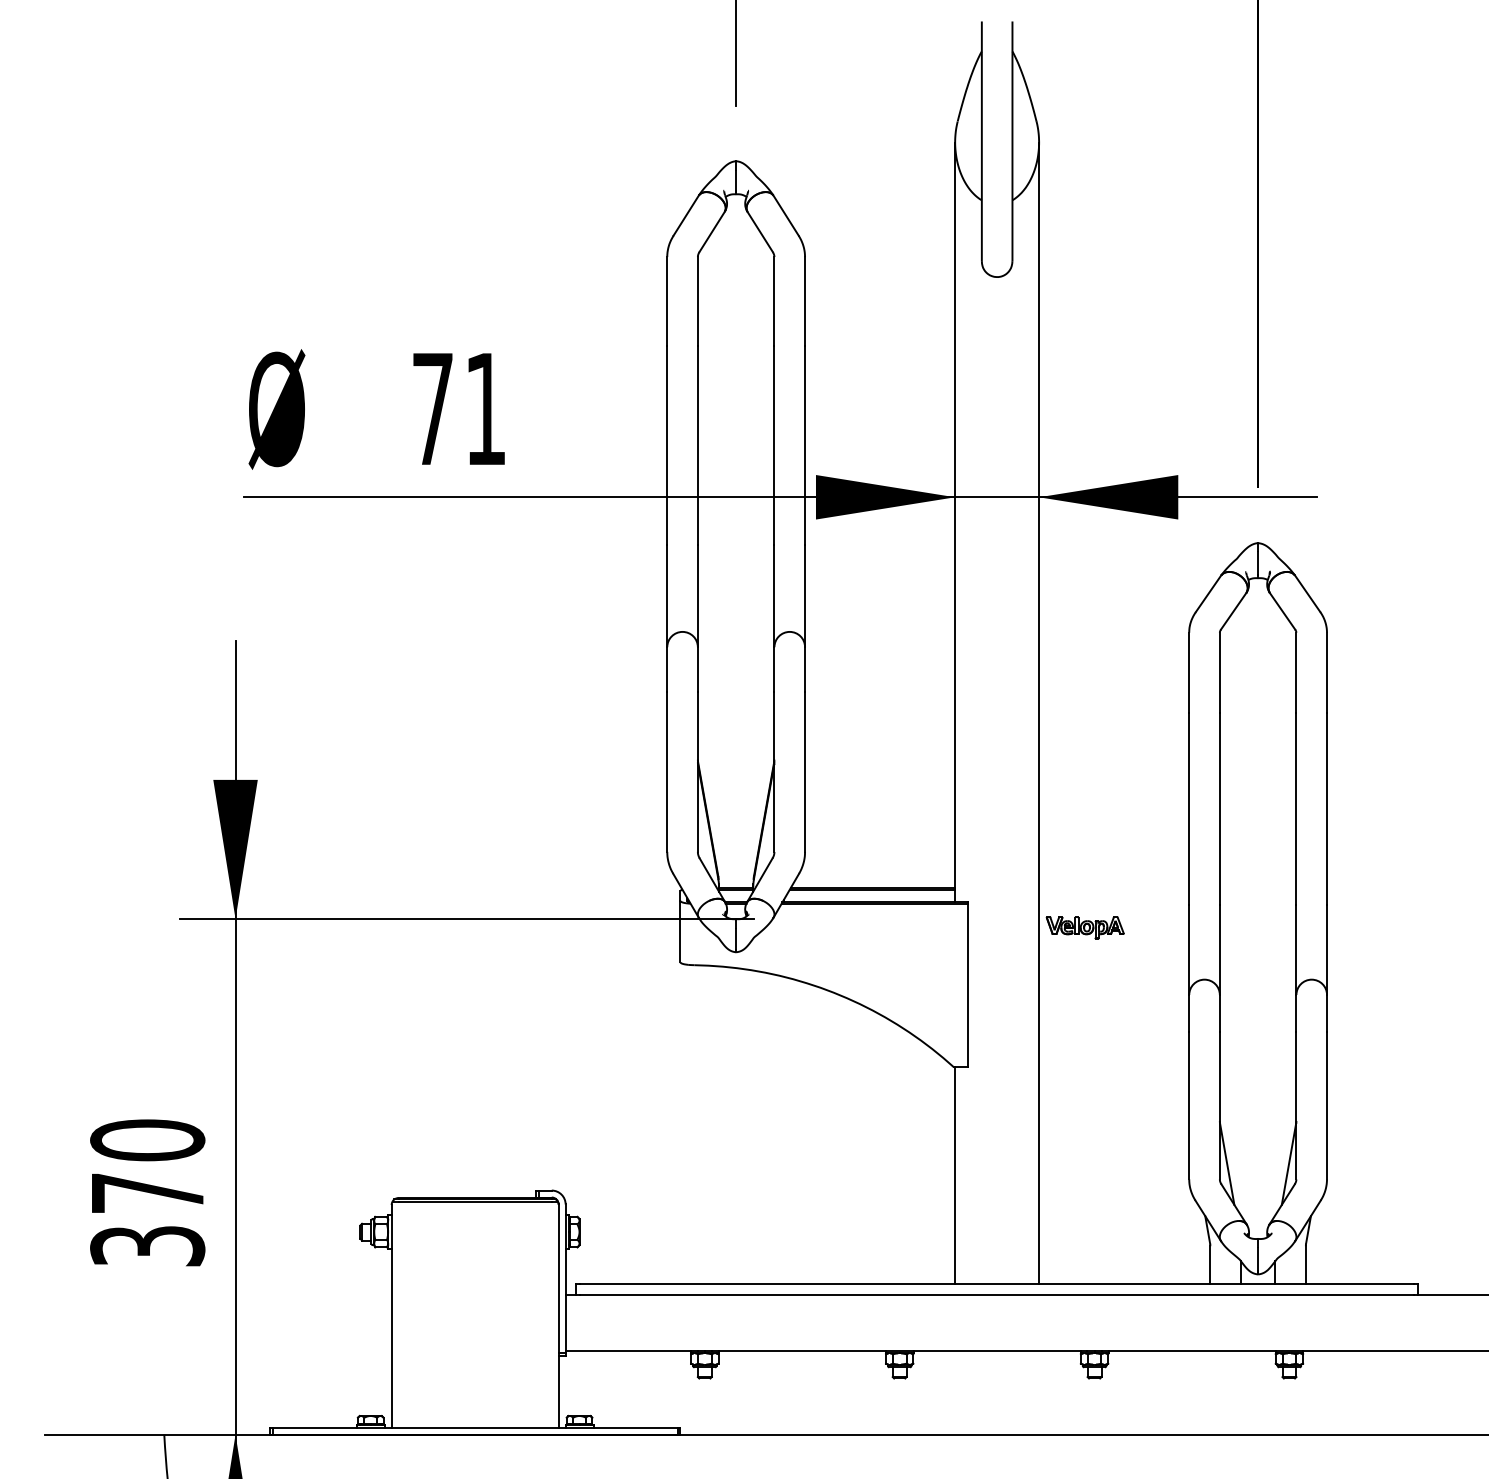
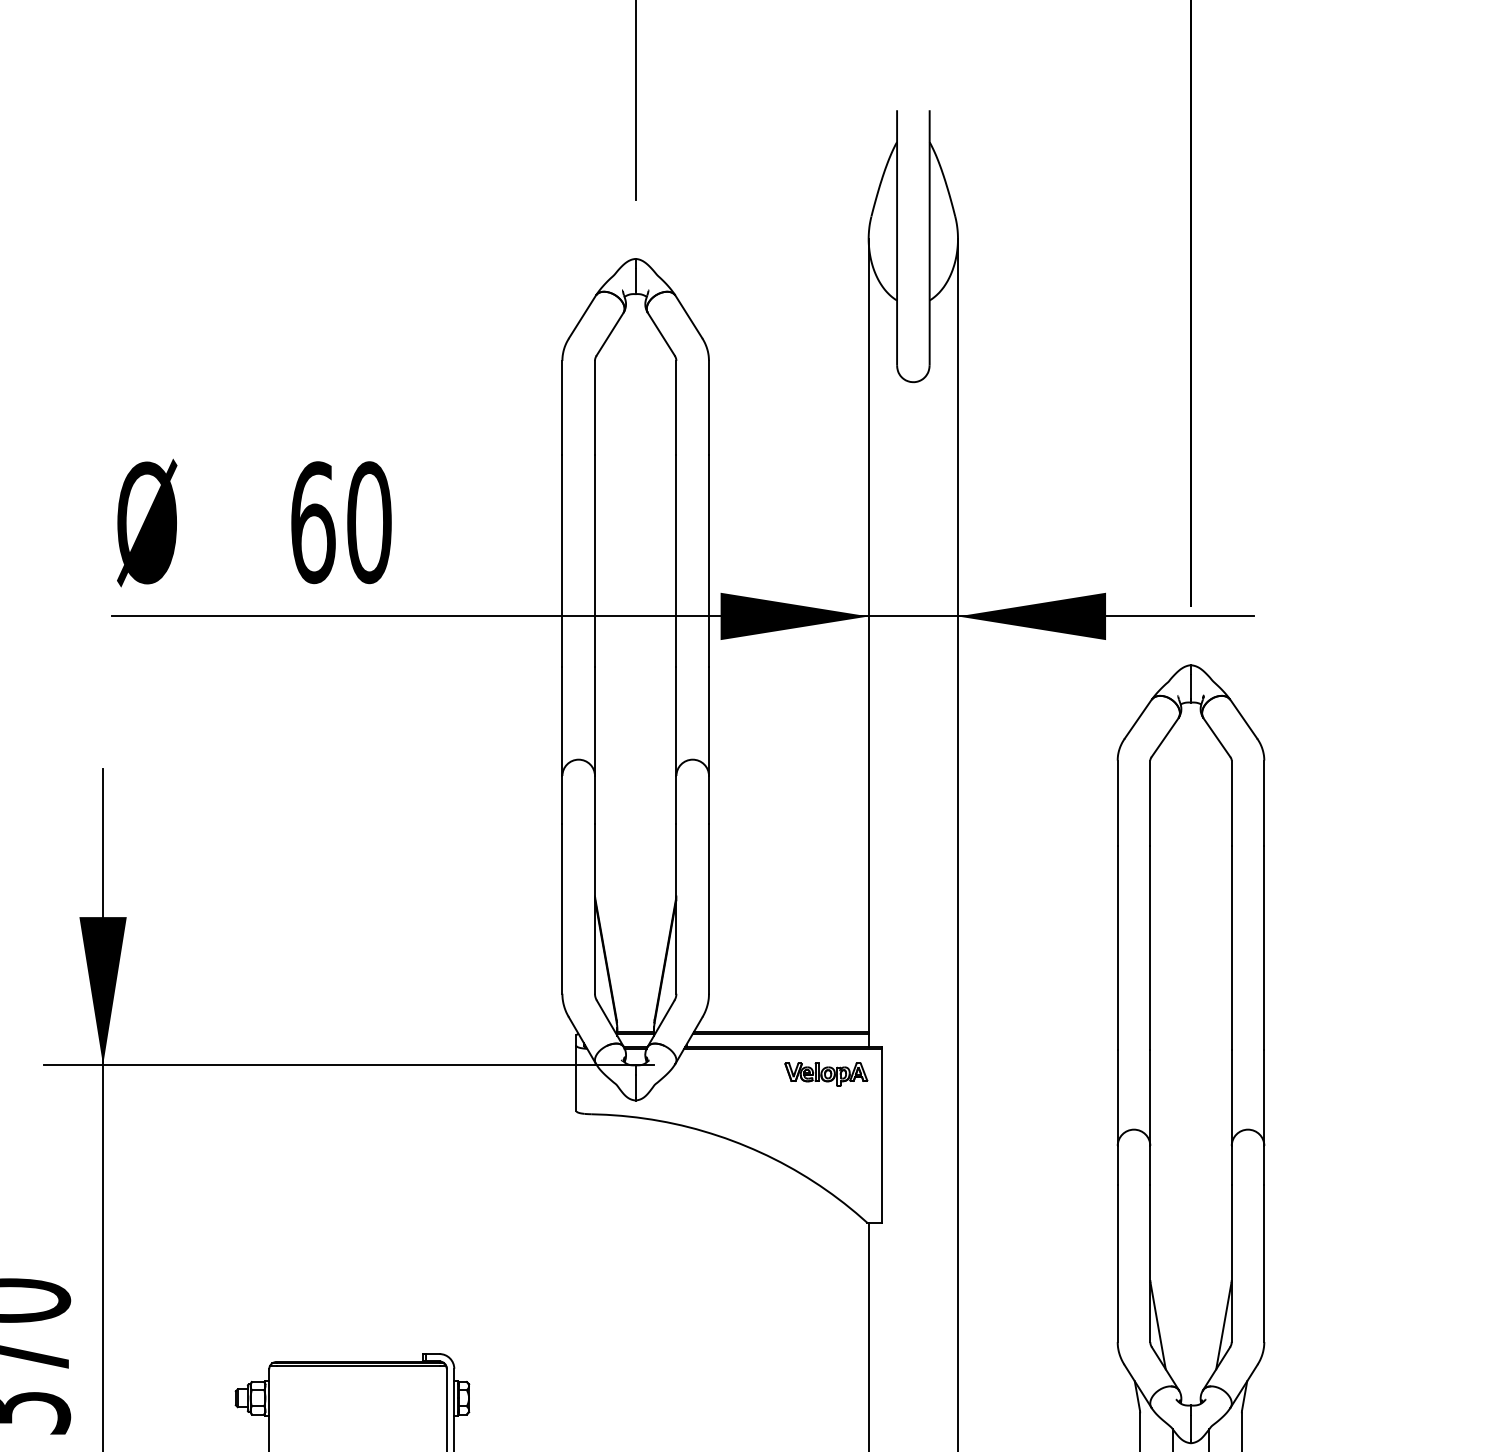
text: (459, 408) -> (341, 521), 71 -> 60
part: (1084, 927) -> (825, 1074), moved

